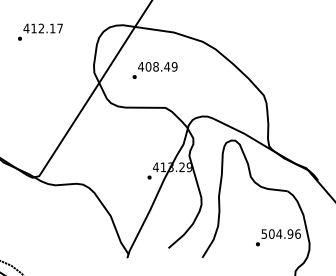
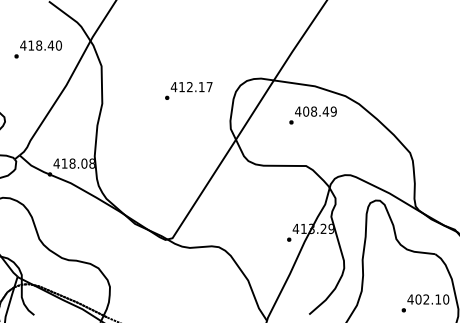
text: (40, 31) -> (188, 90), moved
text: (154, 70) -> (312, 115), moved
text: (281, 234) -> (428, 299), 504.96 -> 402.10

